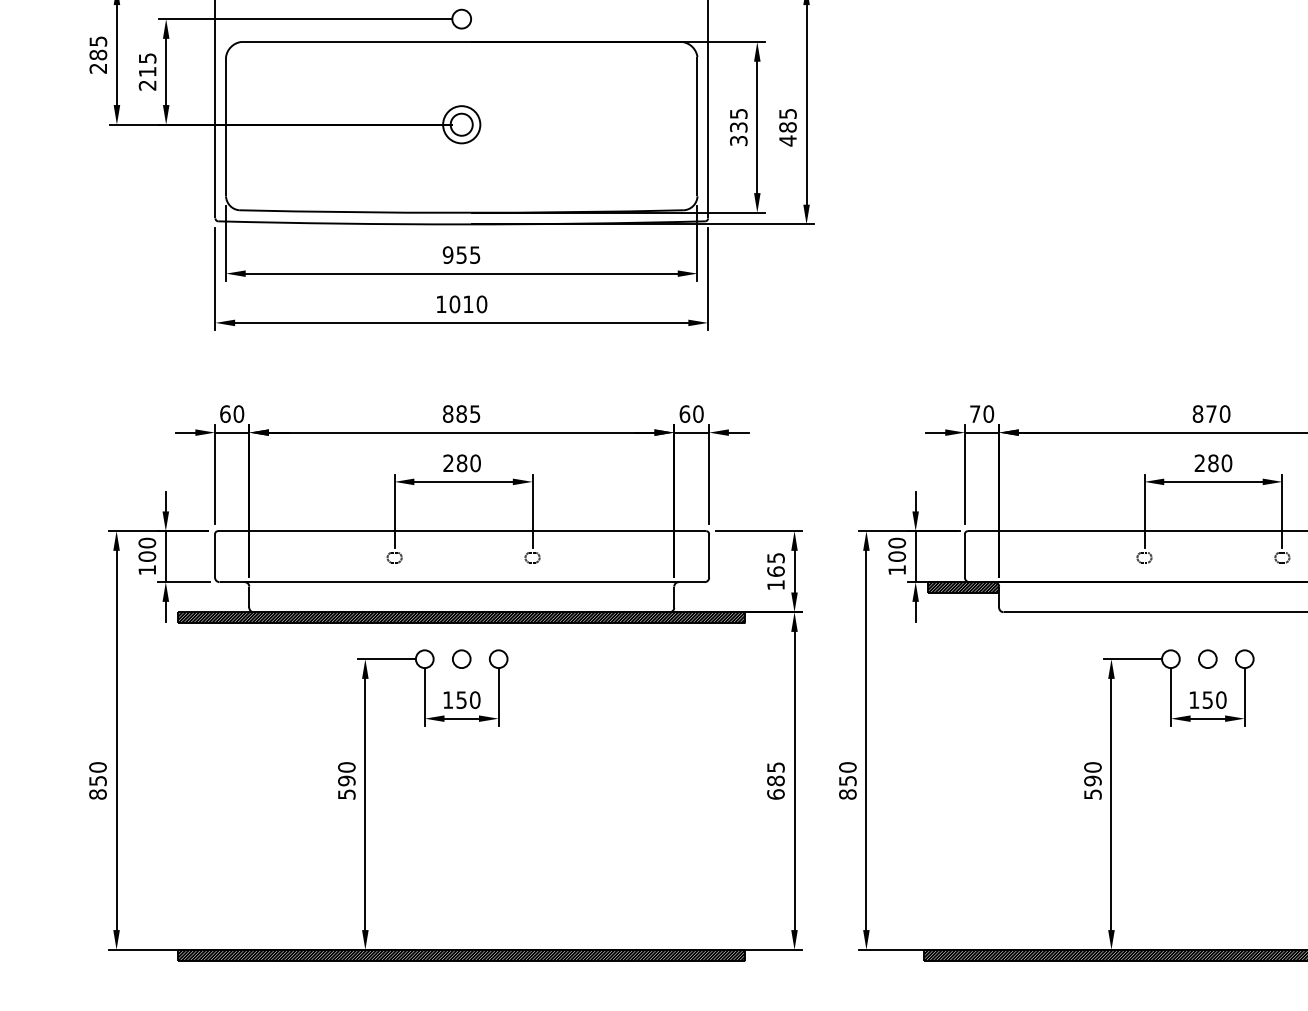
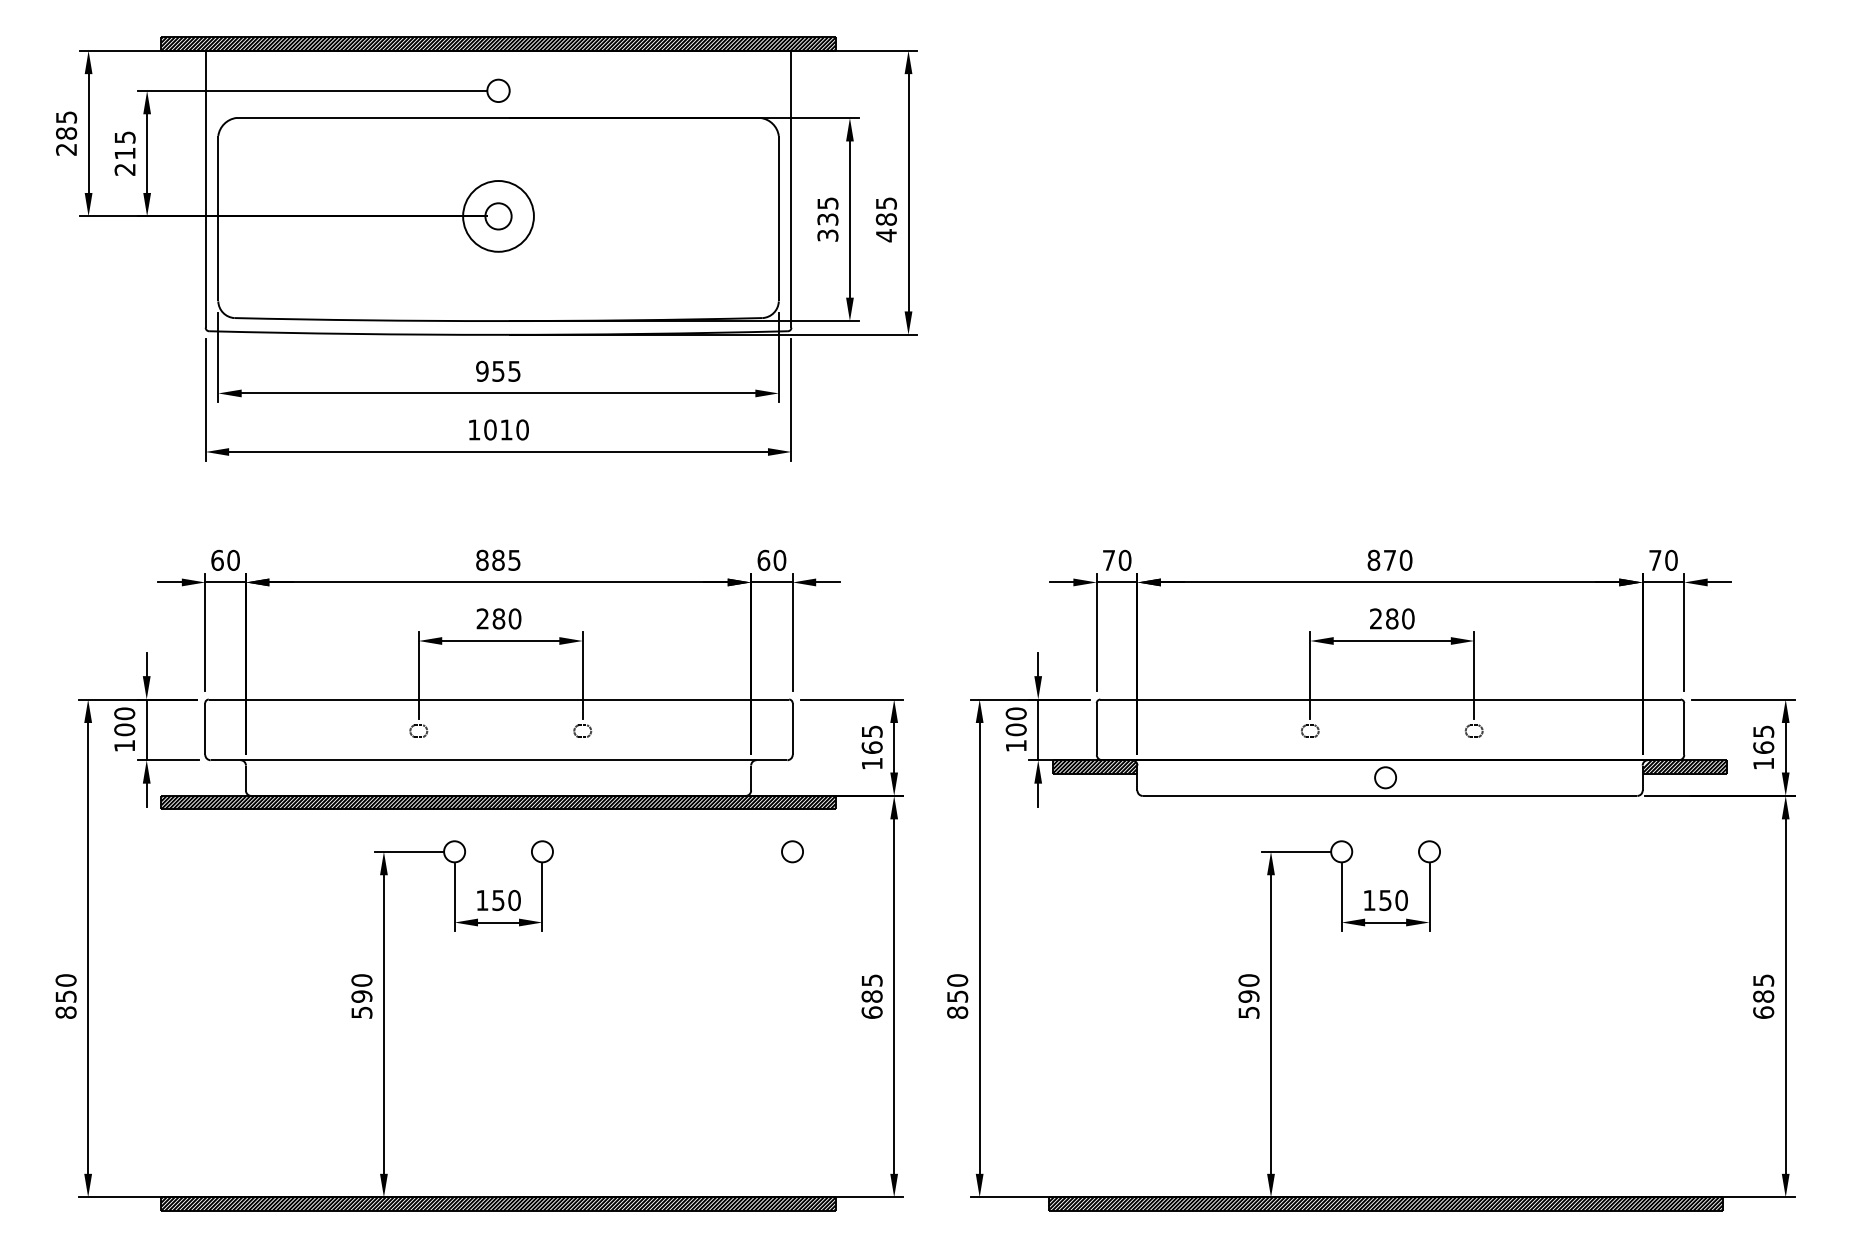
circle: (461, 124) -> (498, 216), size x1.6
circle: (461, 658) -> (792, 851), moved
circle: (1207, 658) -> (1385, 777), moved

